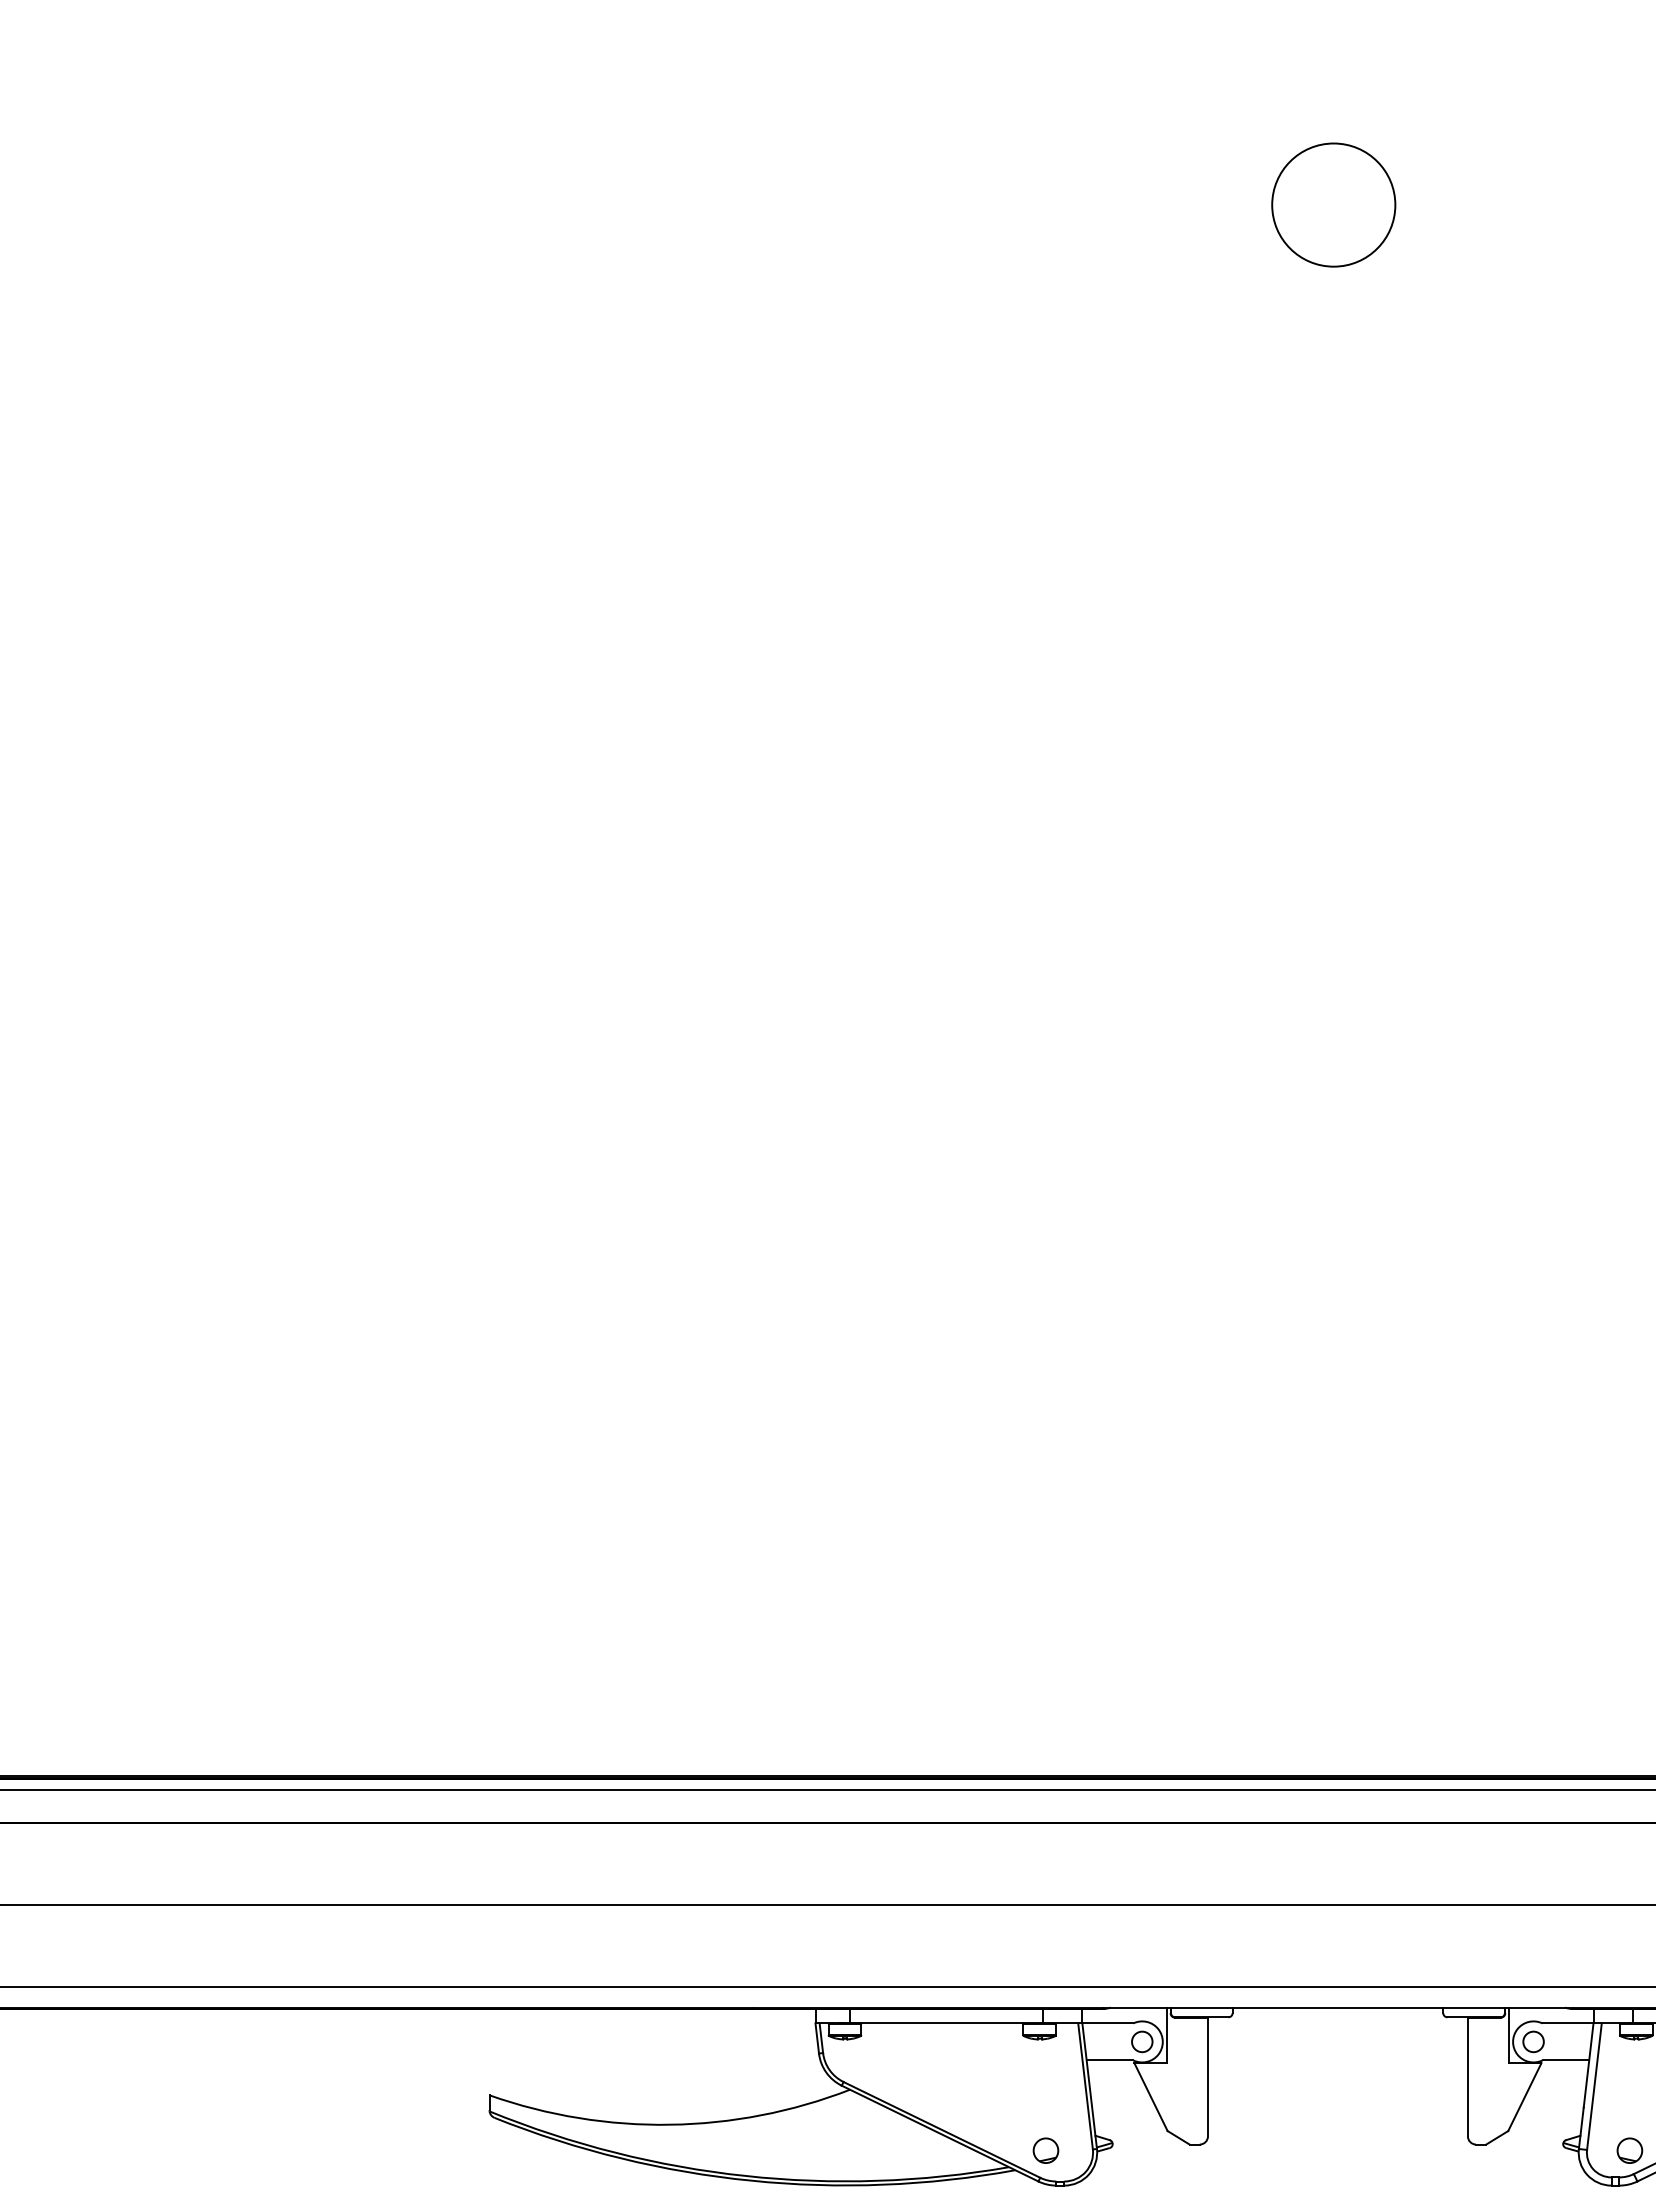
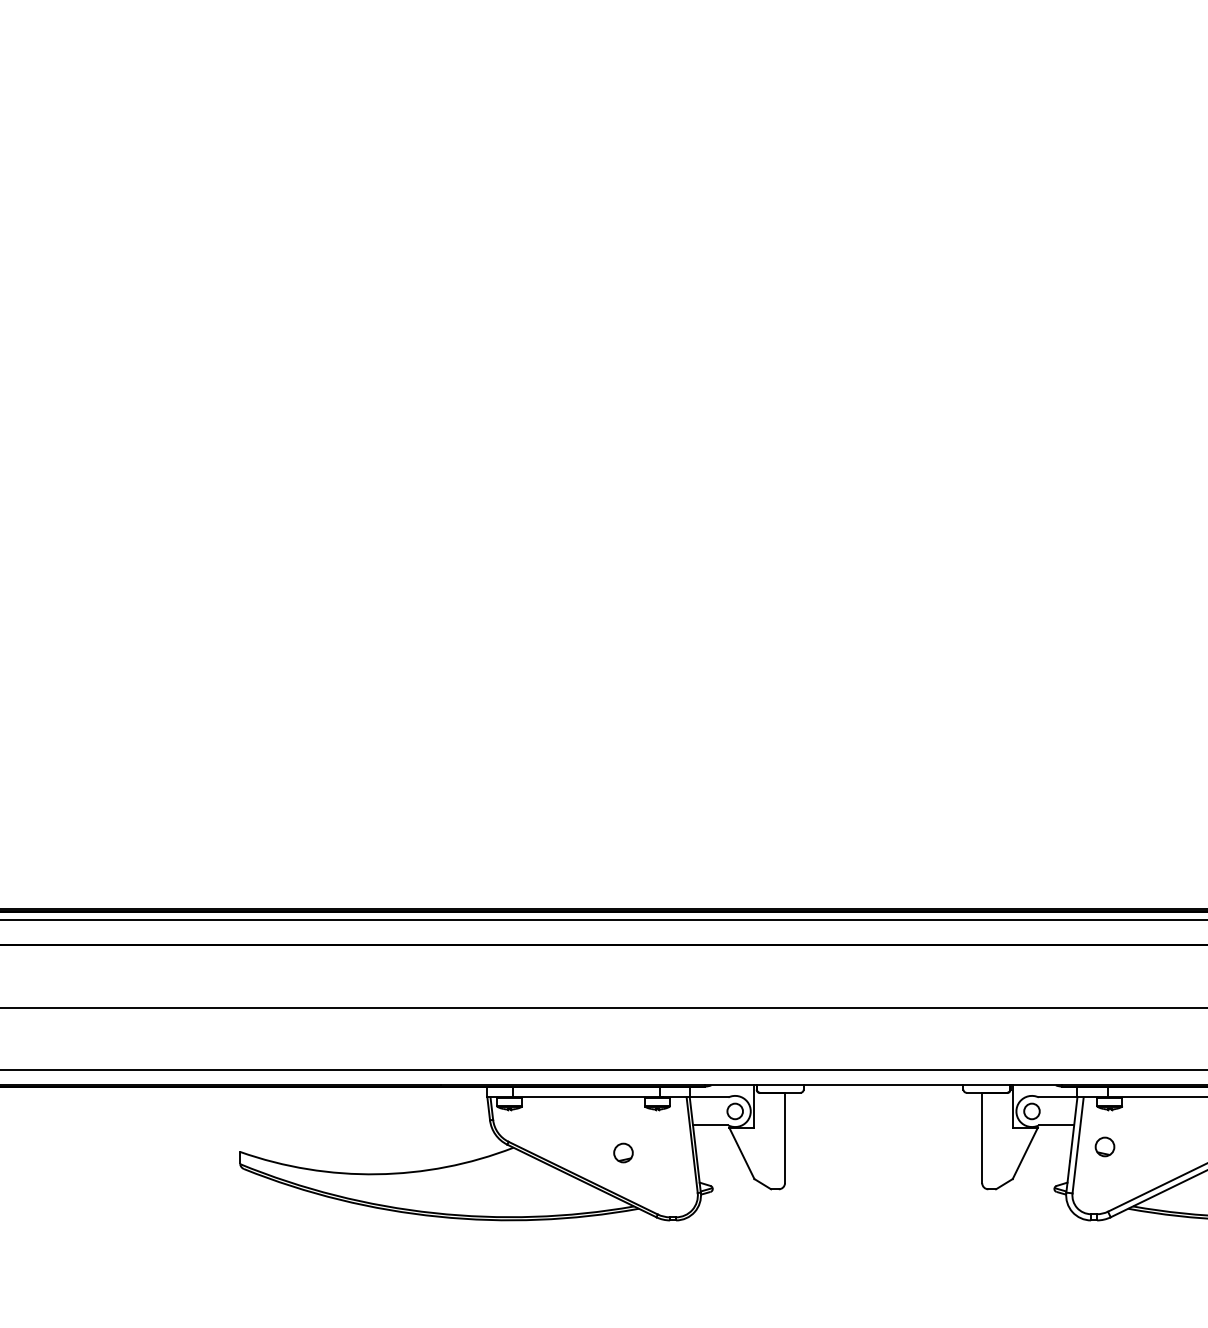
part: (1045, 2150) -> (623, 1152), moved
part: (1629, 2150) -> (1104, 1146), moved

